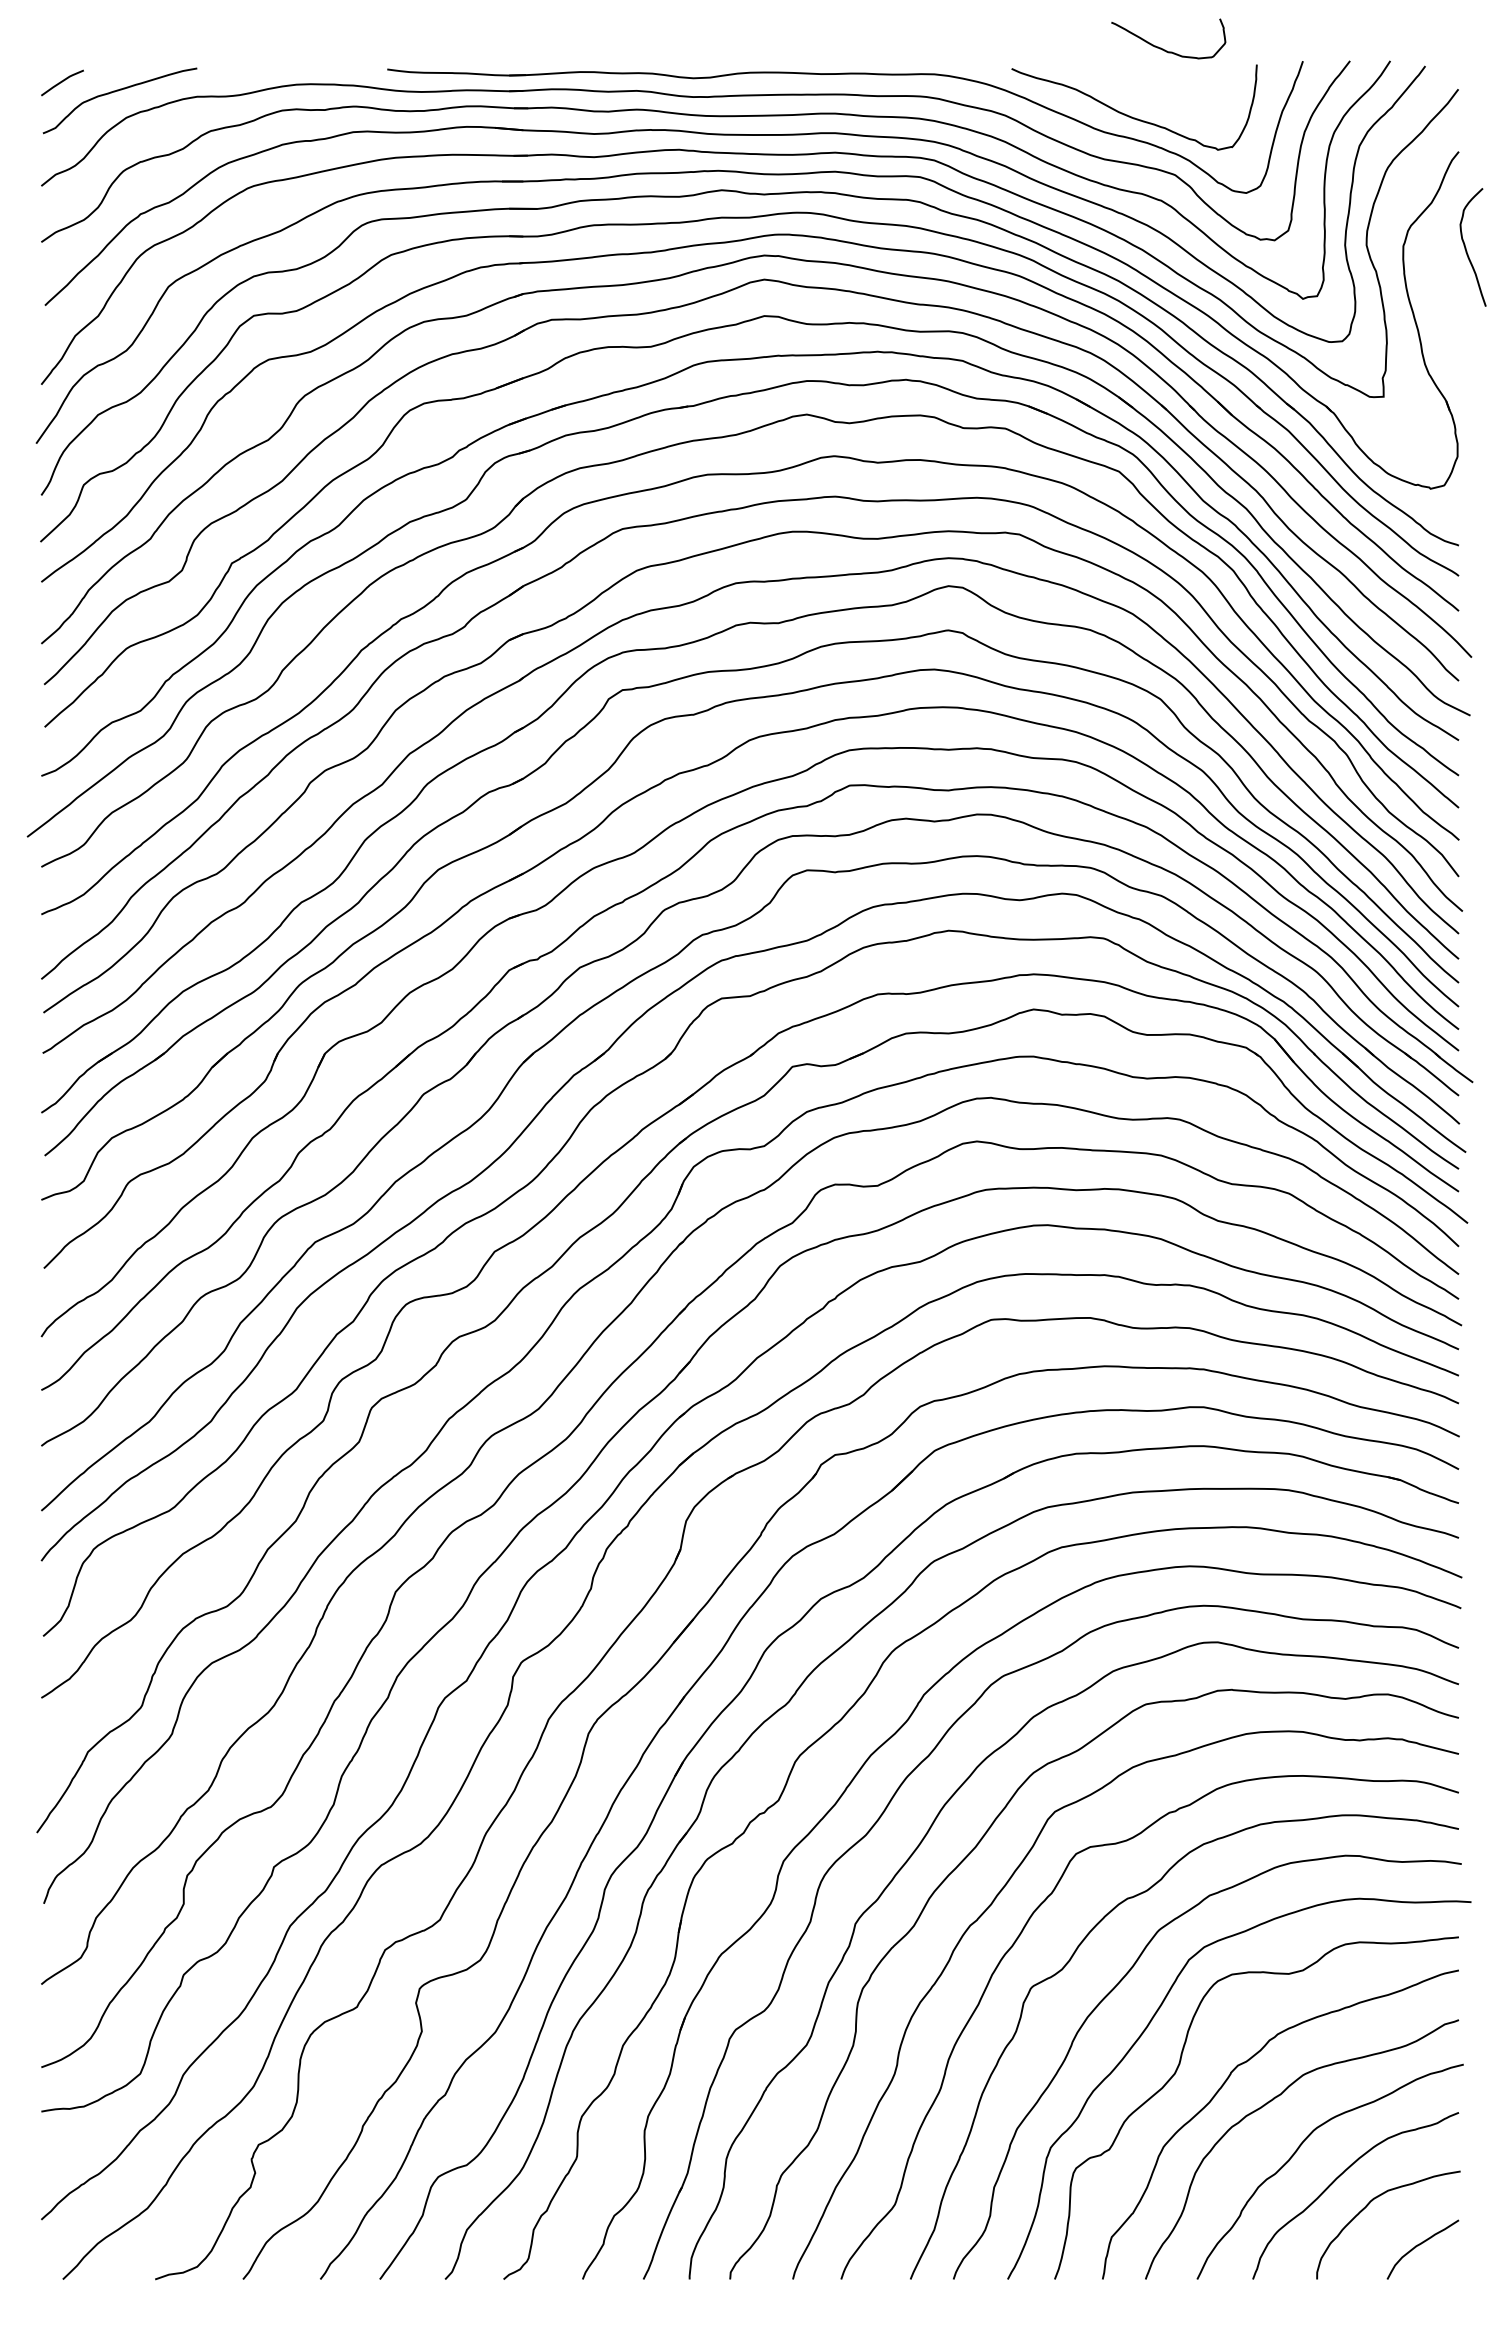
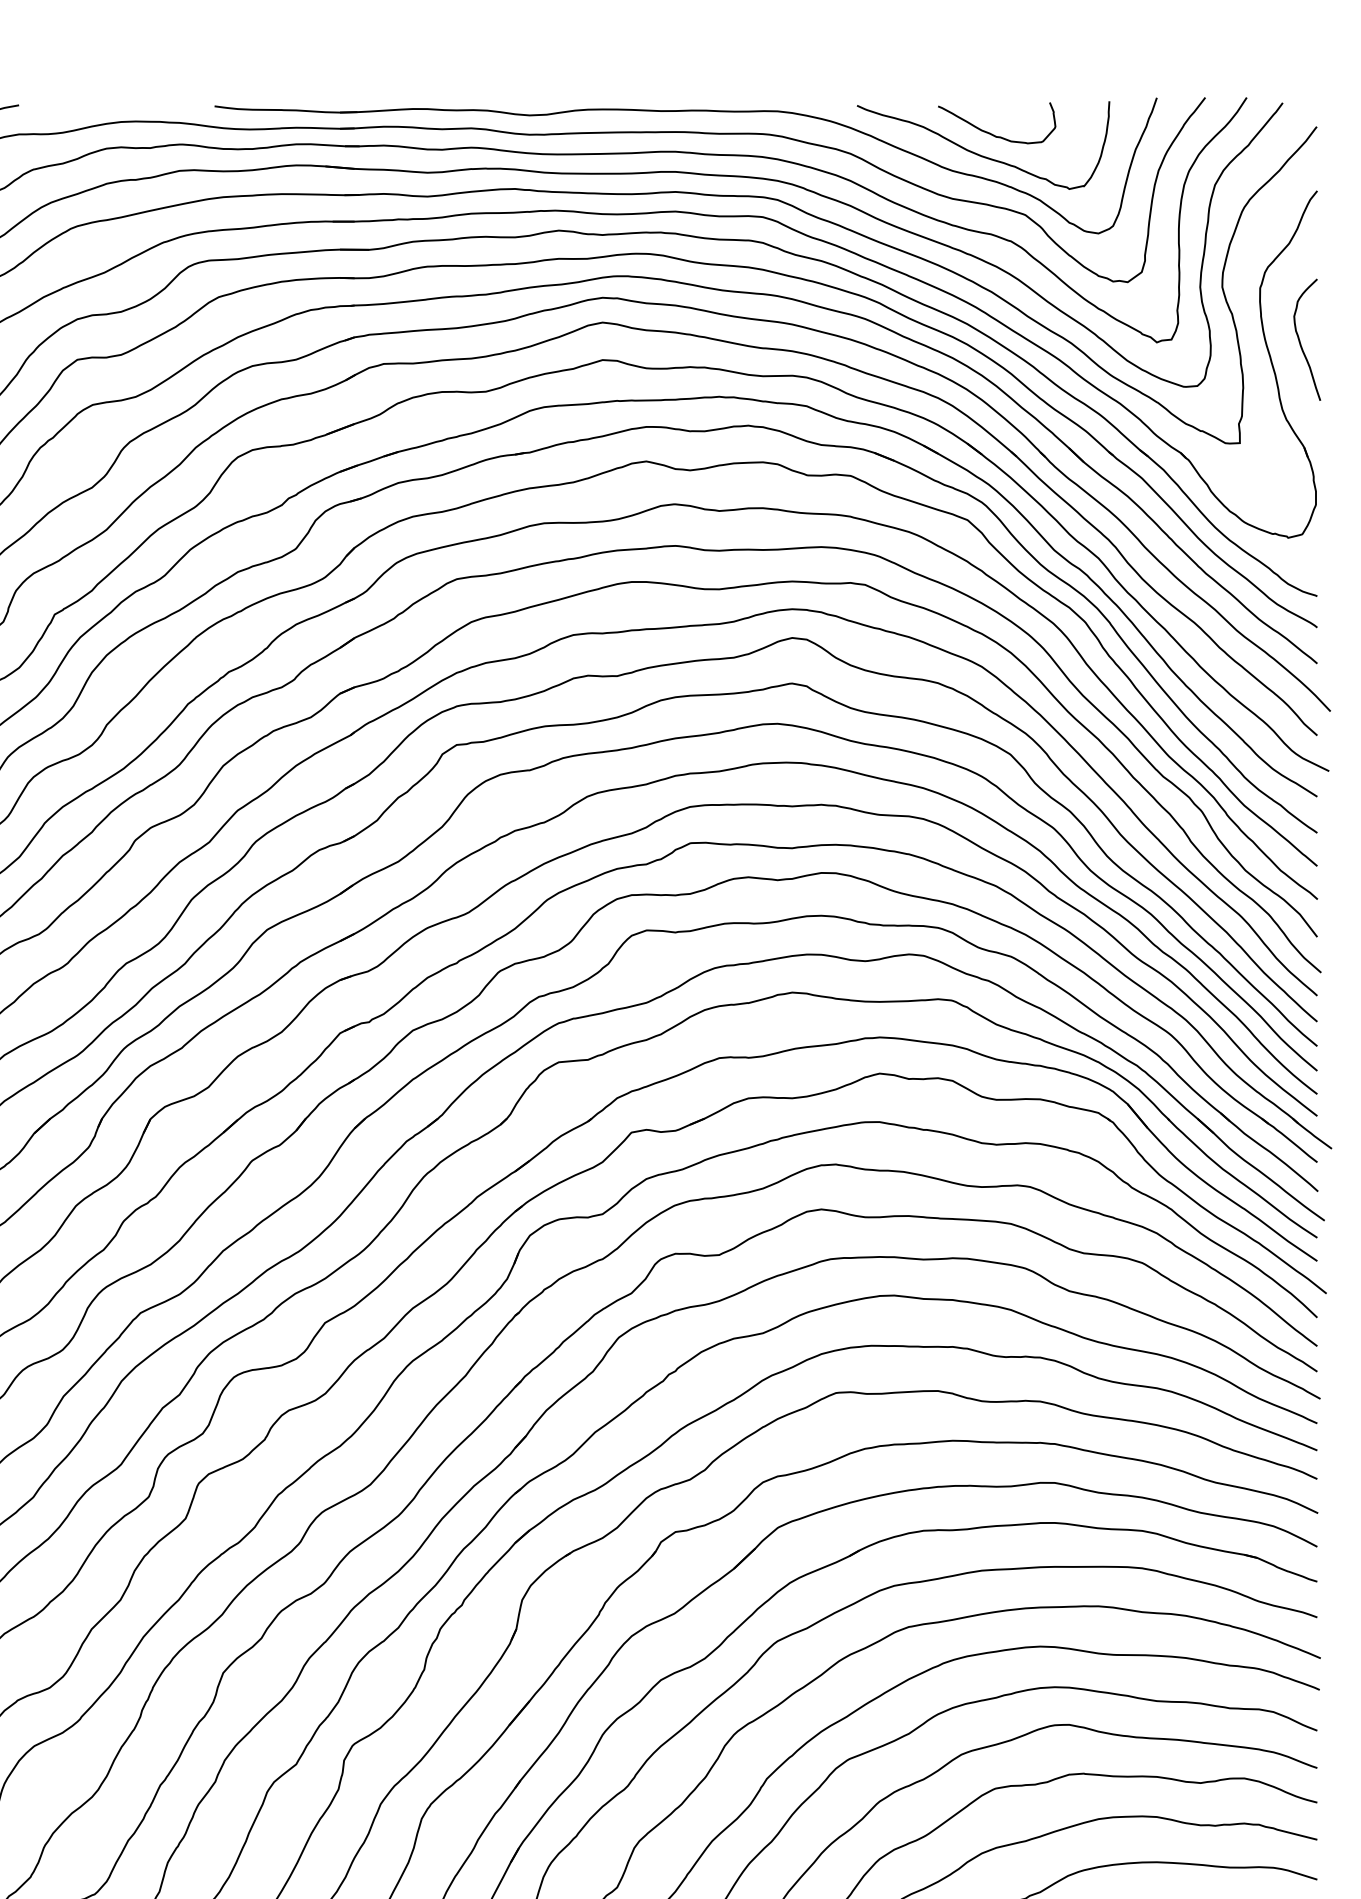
curve: (1163, 48) -> (991, 133), moved
curve: (1466, 247) -> (1300, 339), moved

